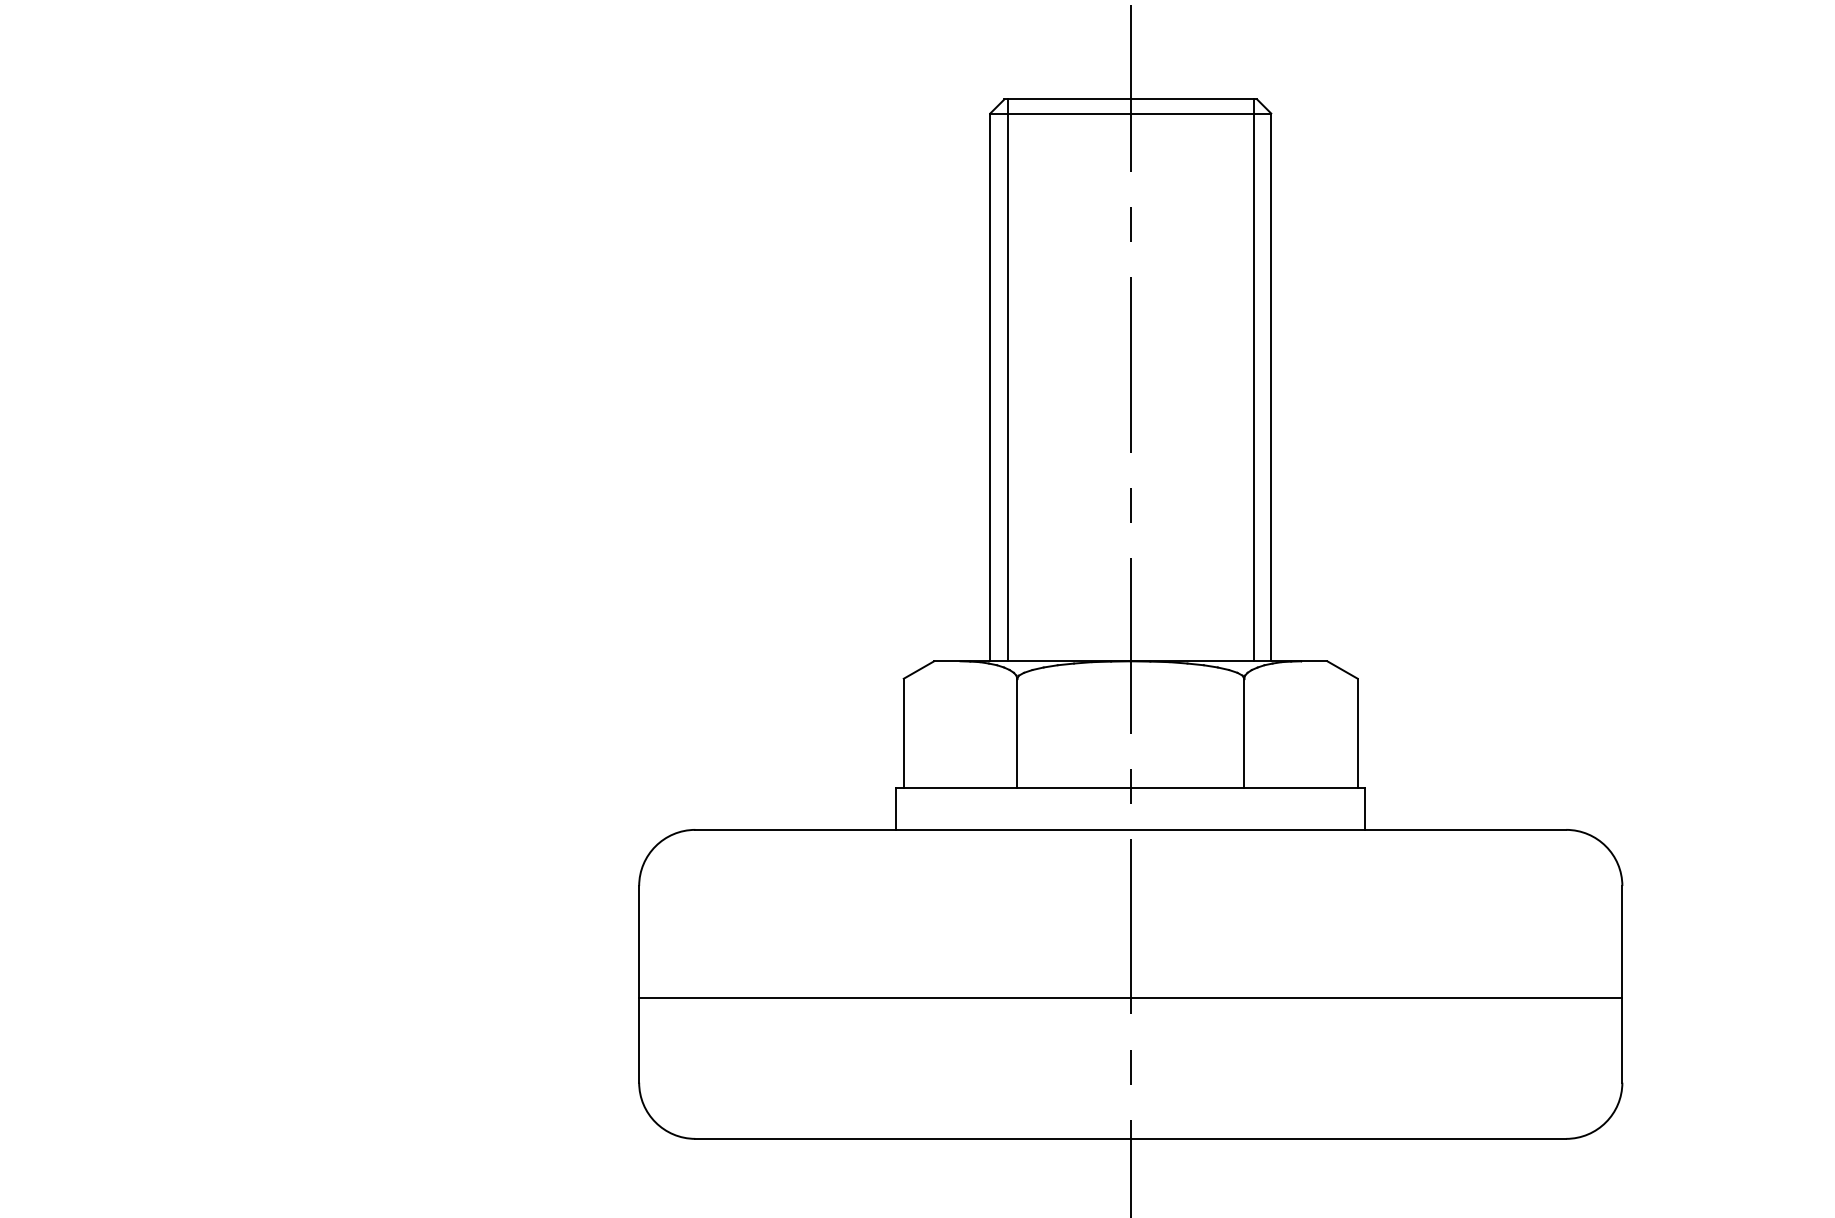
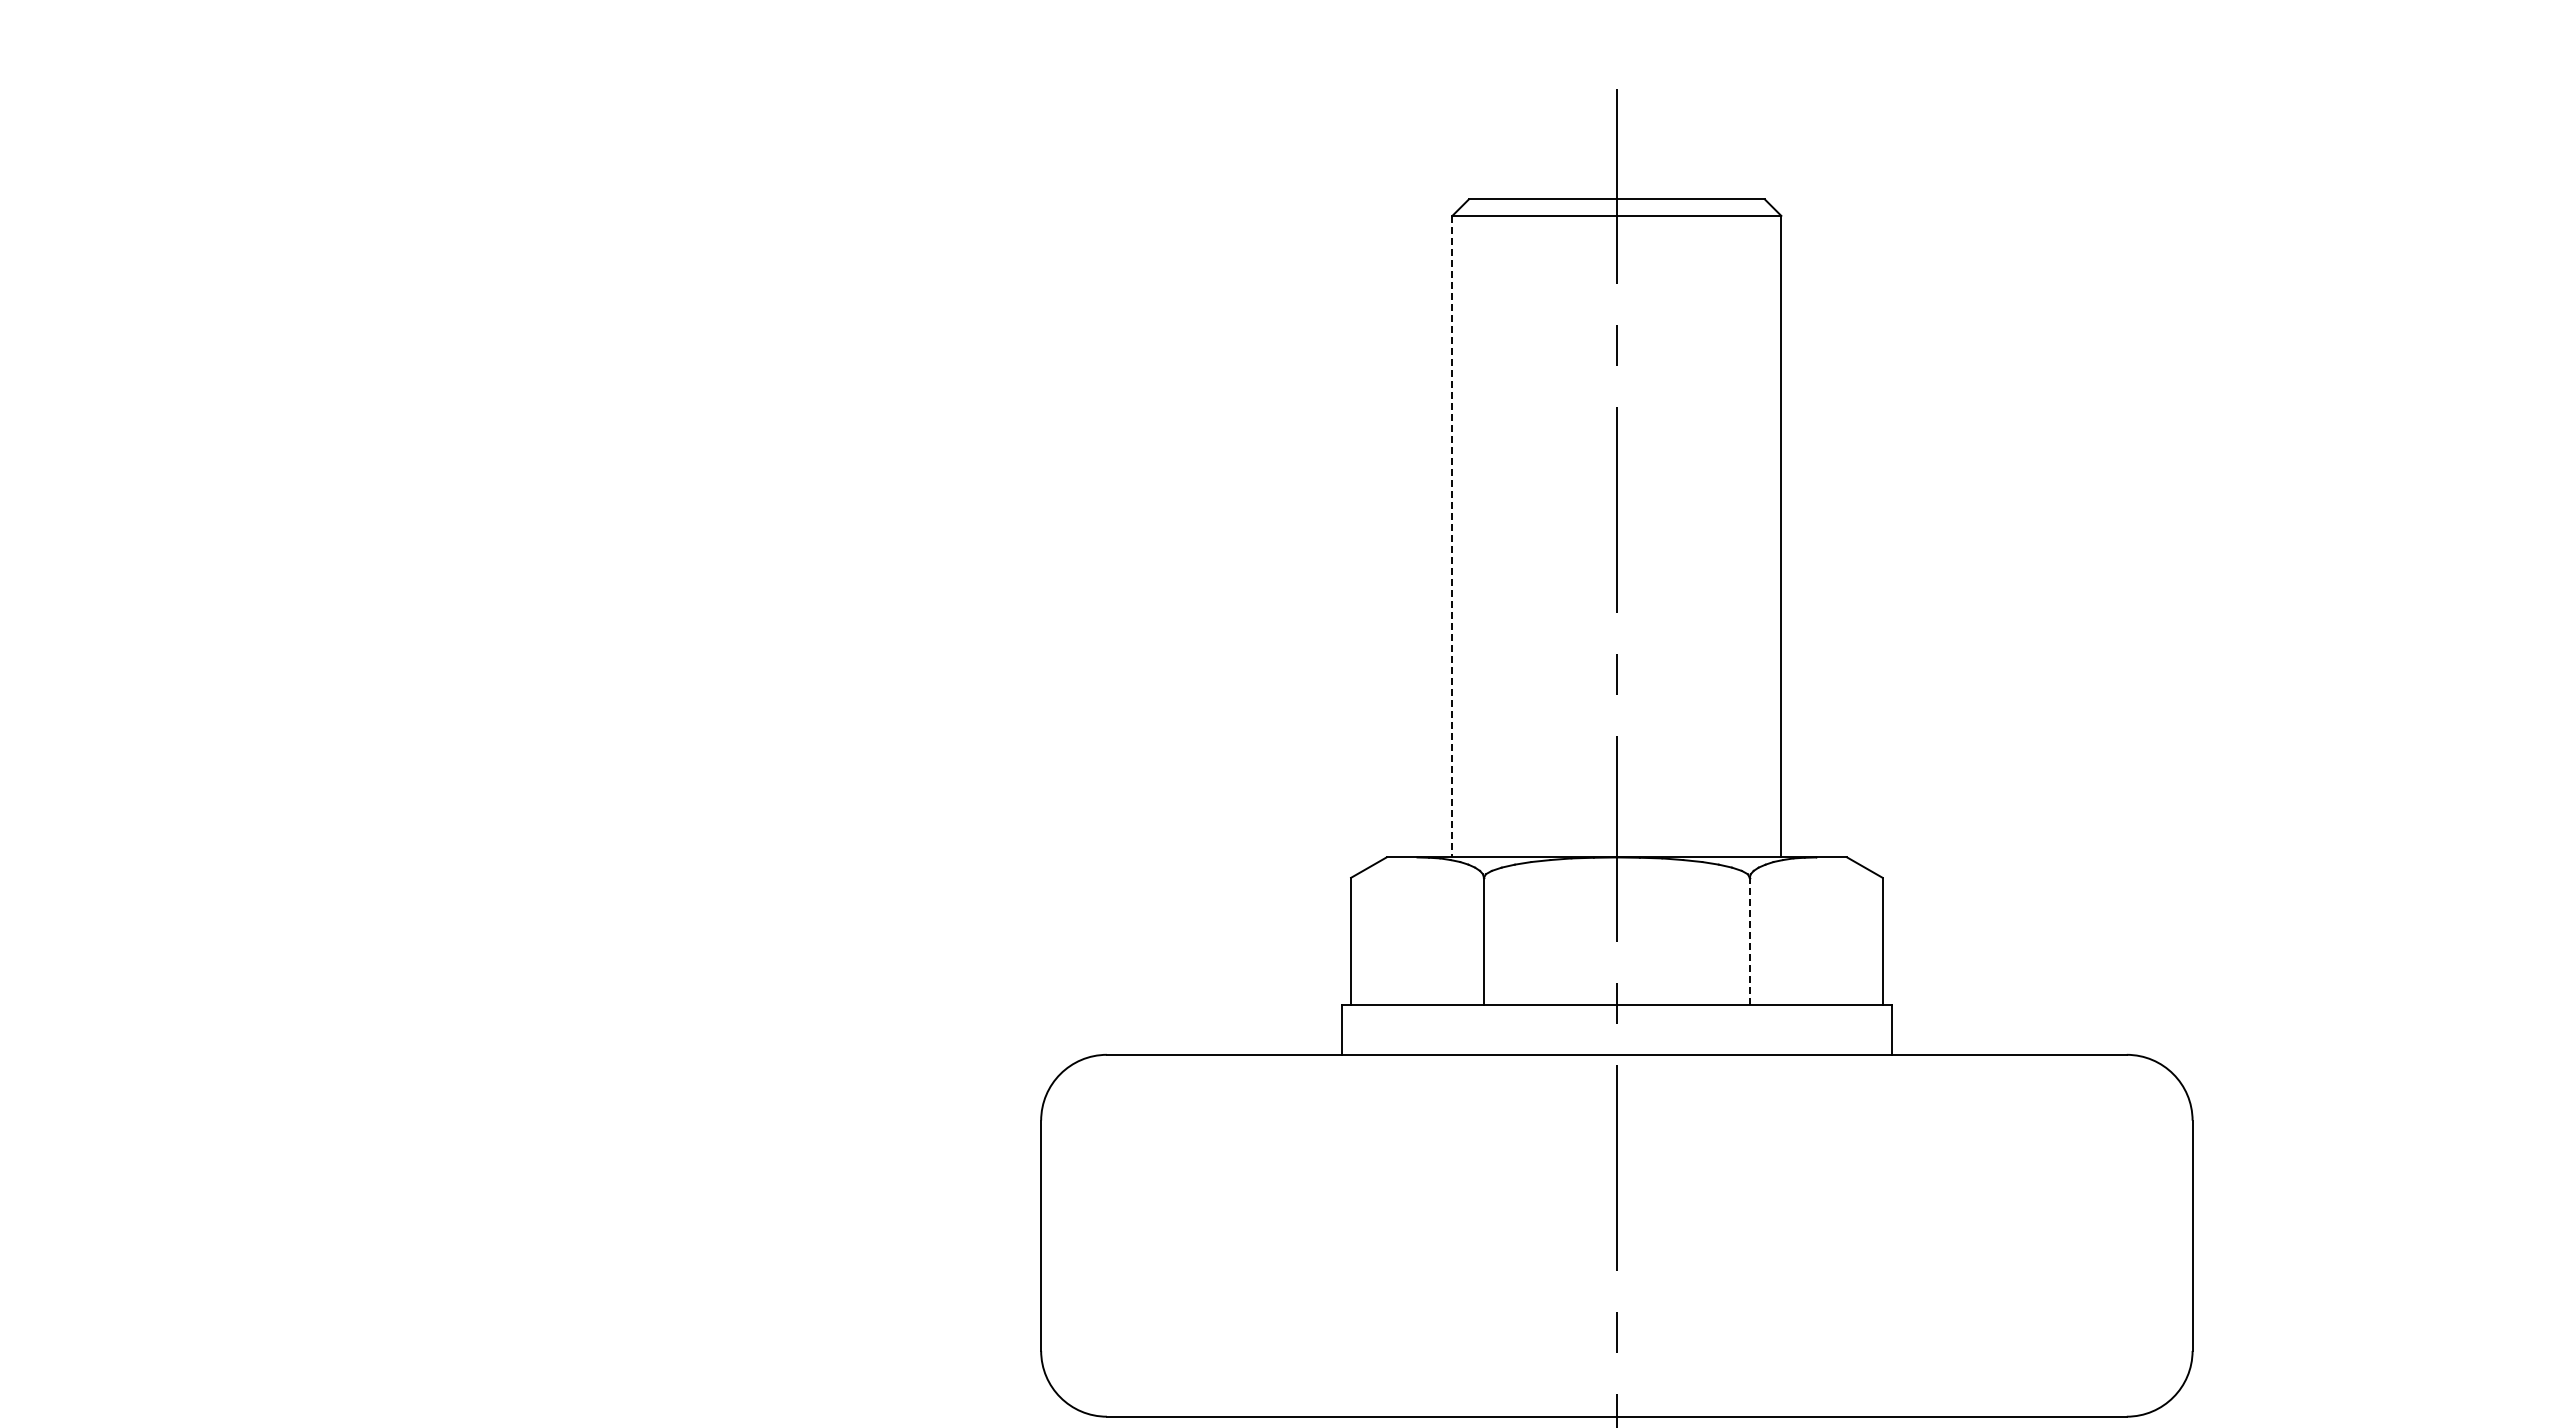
line: (1008, 380) -> (1473, 528), removed
line: (1253, 380) -> (1760, 528), removed
line: (990, 387) -> (1452, 536), solid -> dashed
line: (1244, 733) -> (1749, 941), solid -> dashed
line: (1130, 998) -> (1616, 1252), removed

